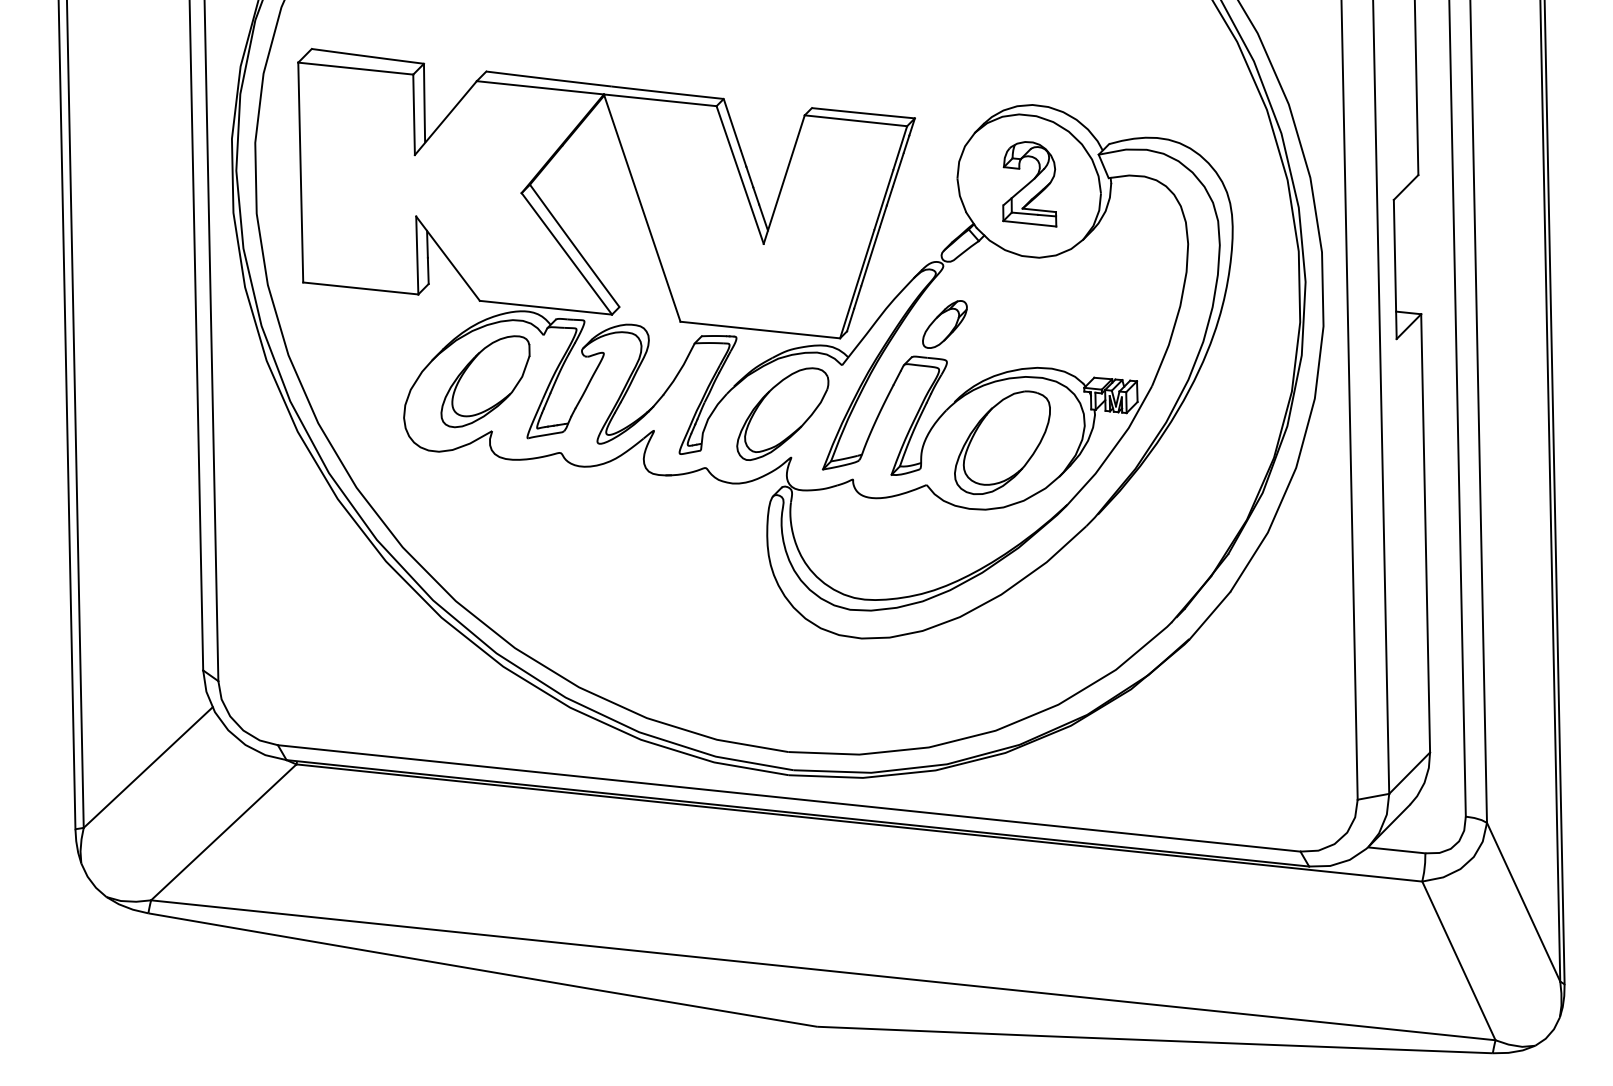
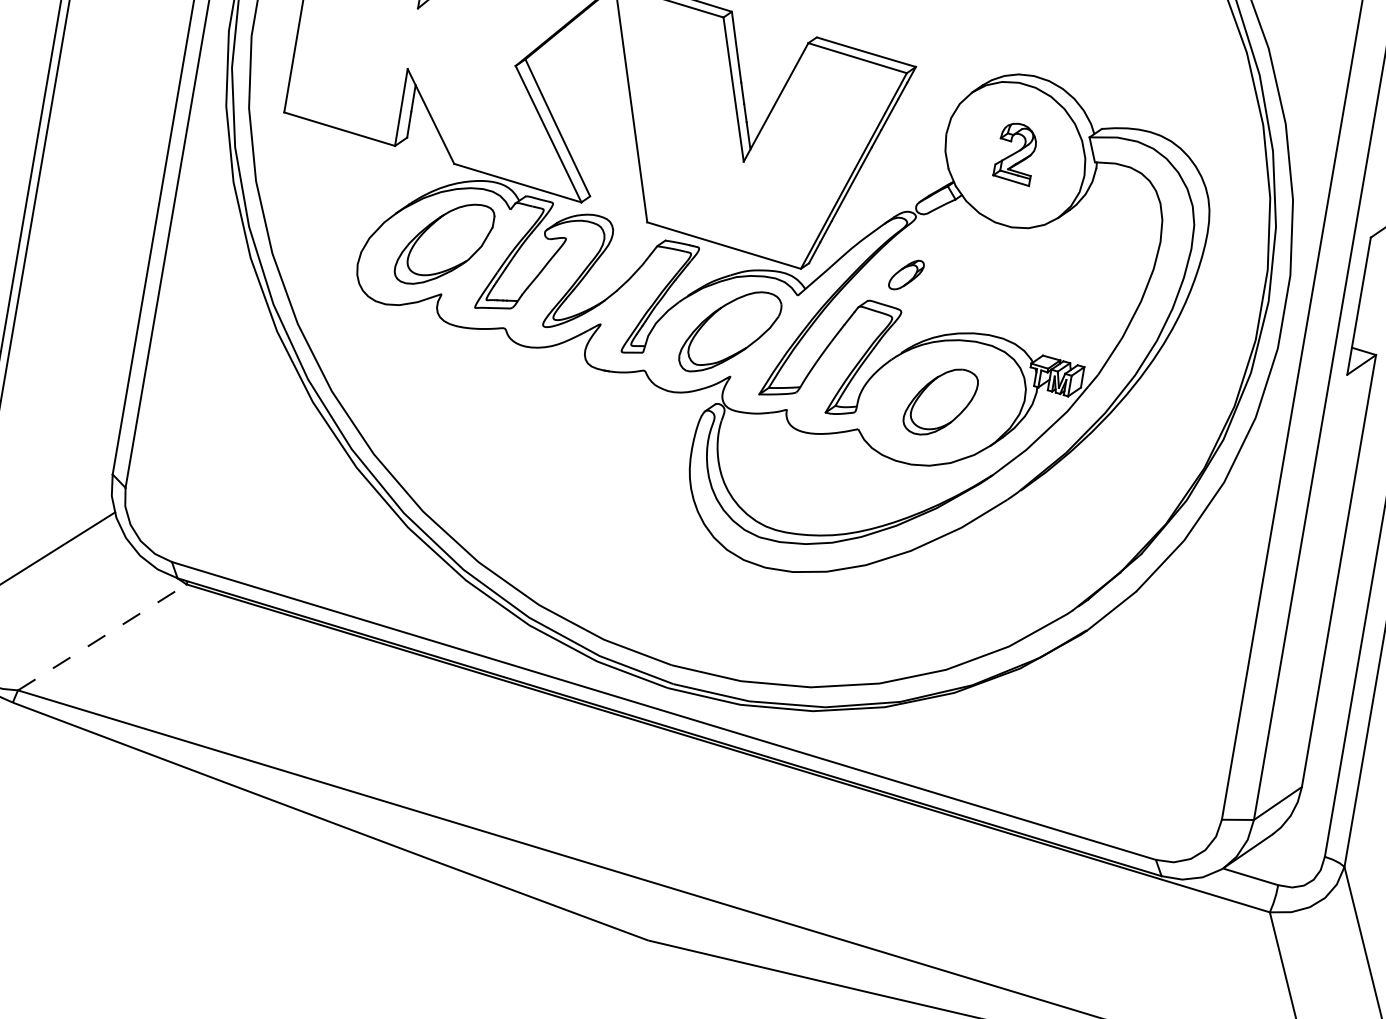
part: (1029, 184) -> (1015, 153), size x0.7
part: (944, 324) -> (906, 274), size x0.7
part: (1002, 442) -> (940, 401), size x0.7
line: (223, 832) -> (101, 637), solid -> dashed

